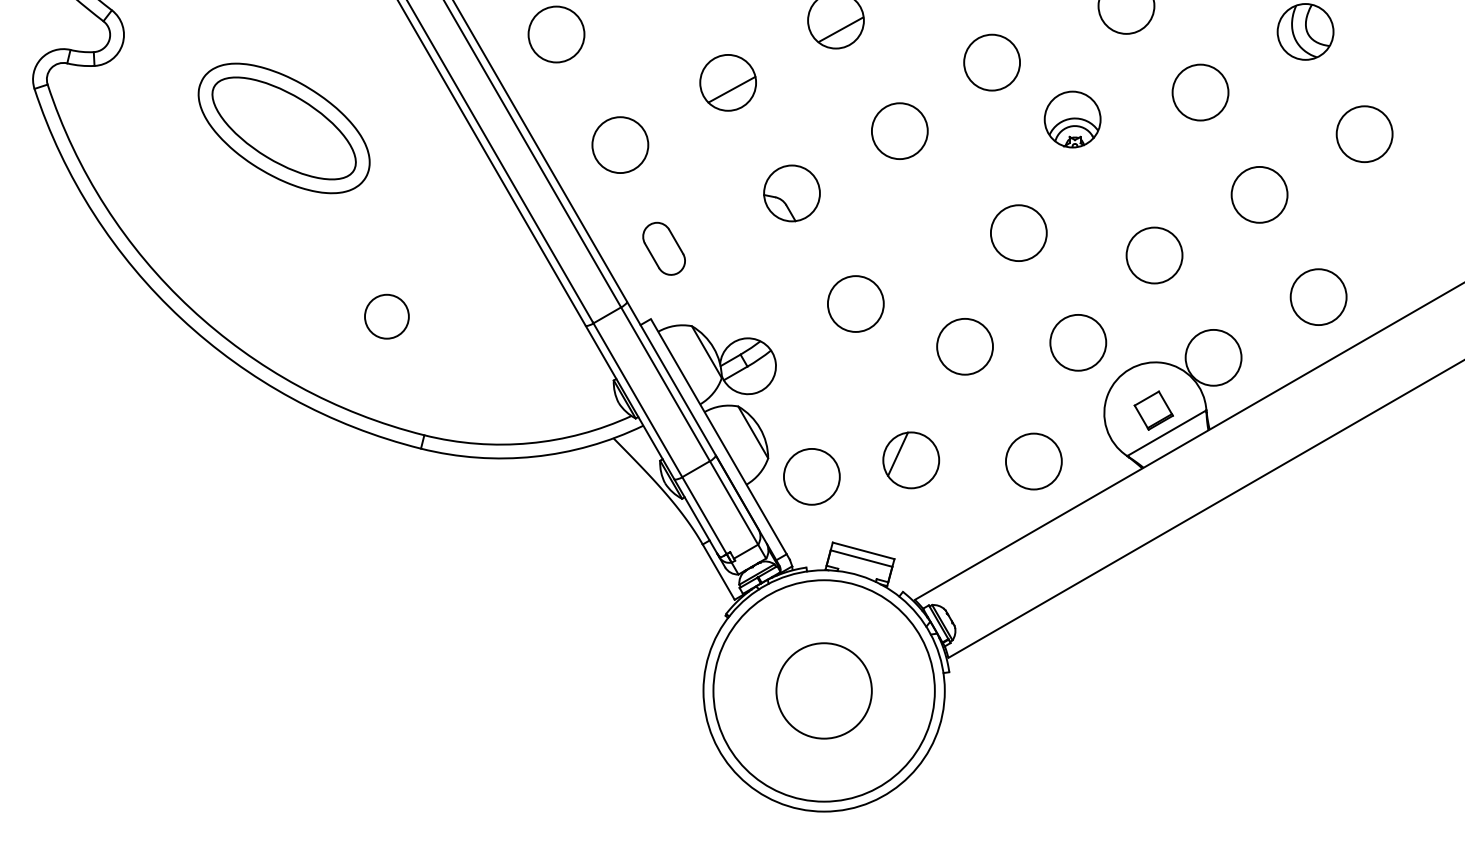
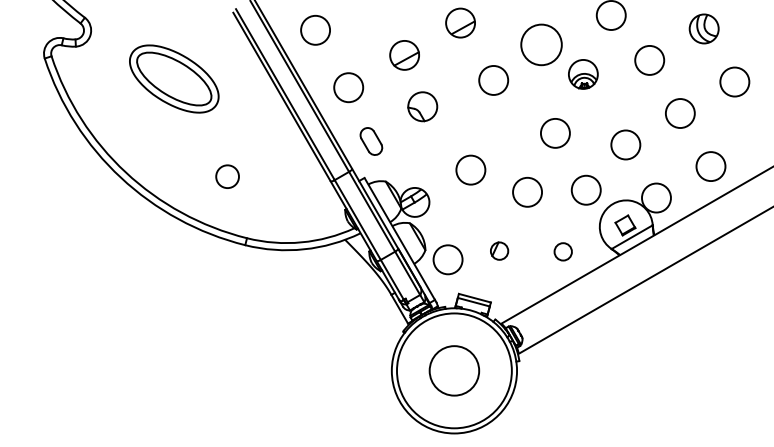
circle: (991, 61) -> (541, 44), size x1.4
part: (791, 192) -> (422, 106), moved
part: (911, 458) -> (499, 250), size x0.6
circle: (1032, 460) -> (562, 251), size x0.6

